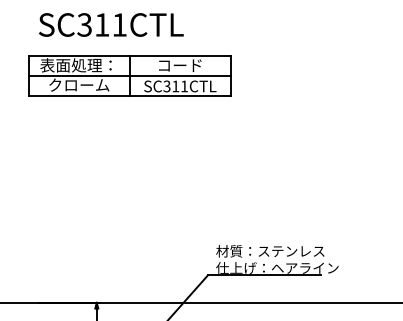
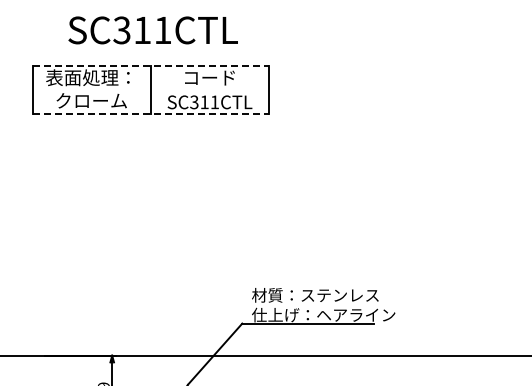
text: (110, 25) -> (152, 30), moved
line: (130, 55) -> (151, 66), solid -> dashed
line: (129, 75) -> (150, 89), removed
line: (130, 95) -> (151, 113), solid -> dashed

